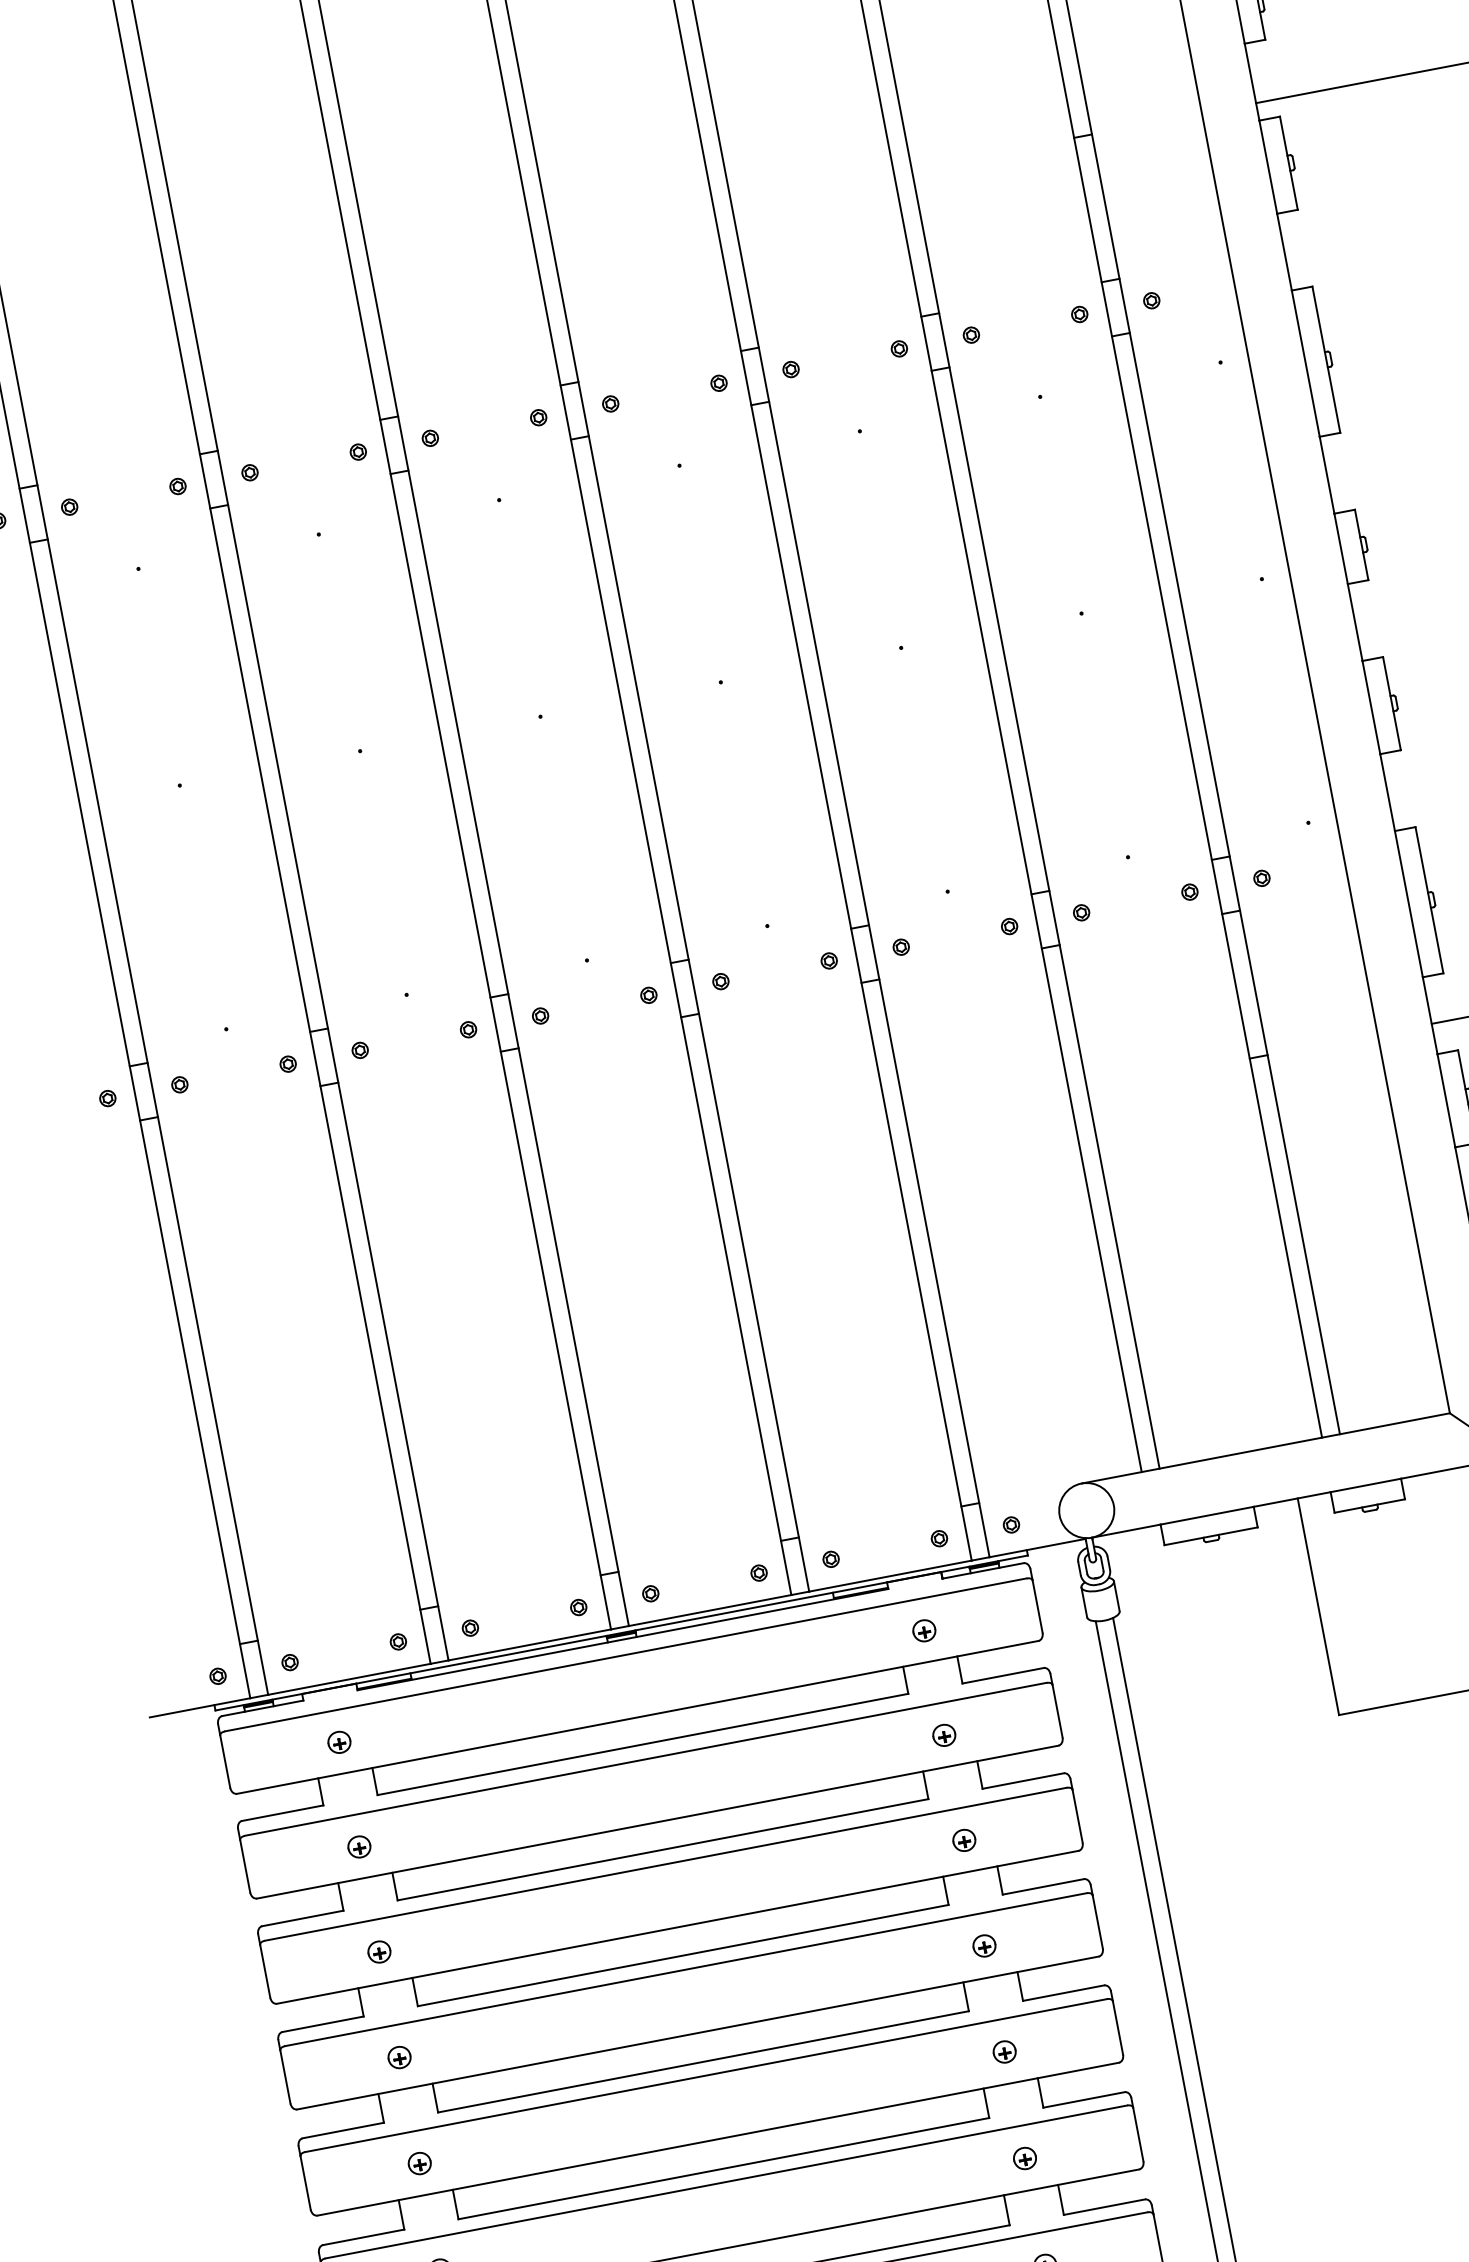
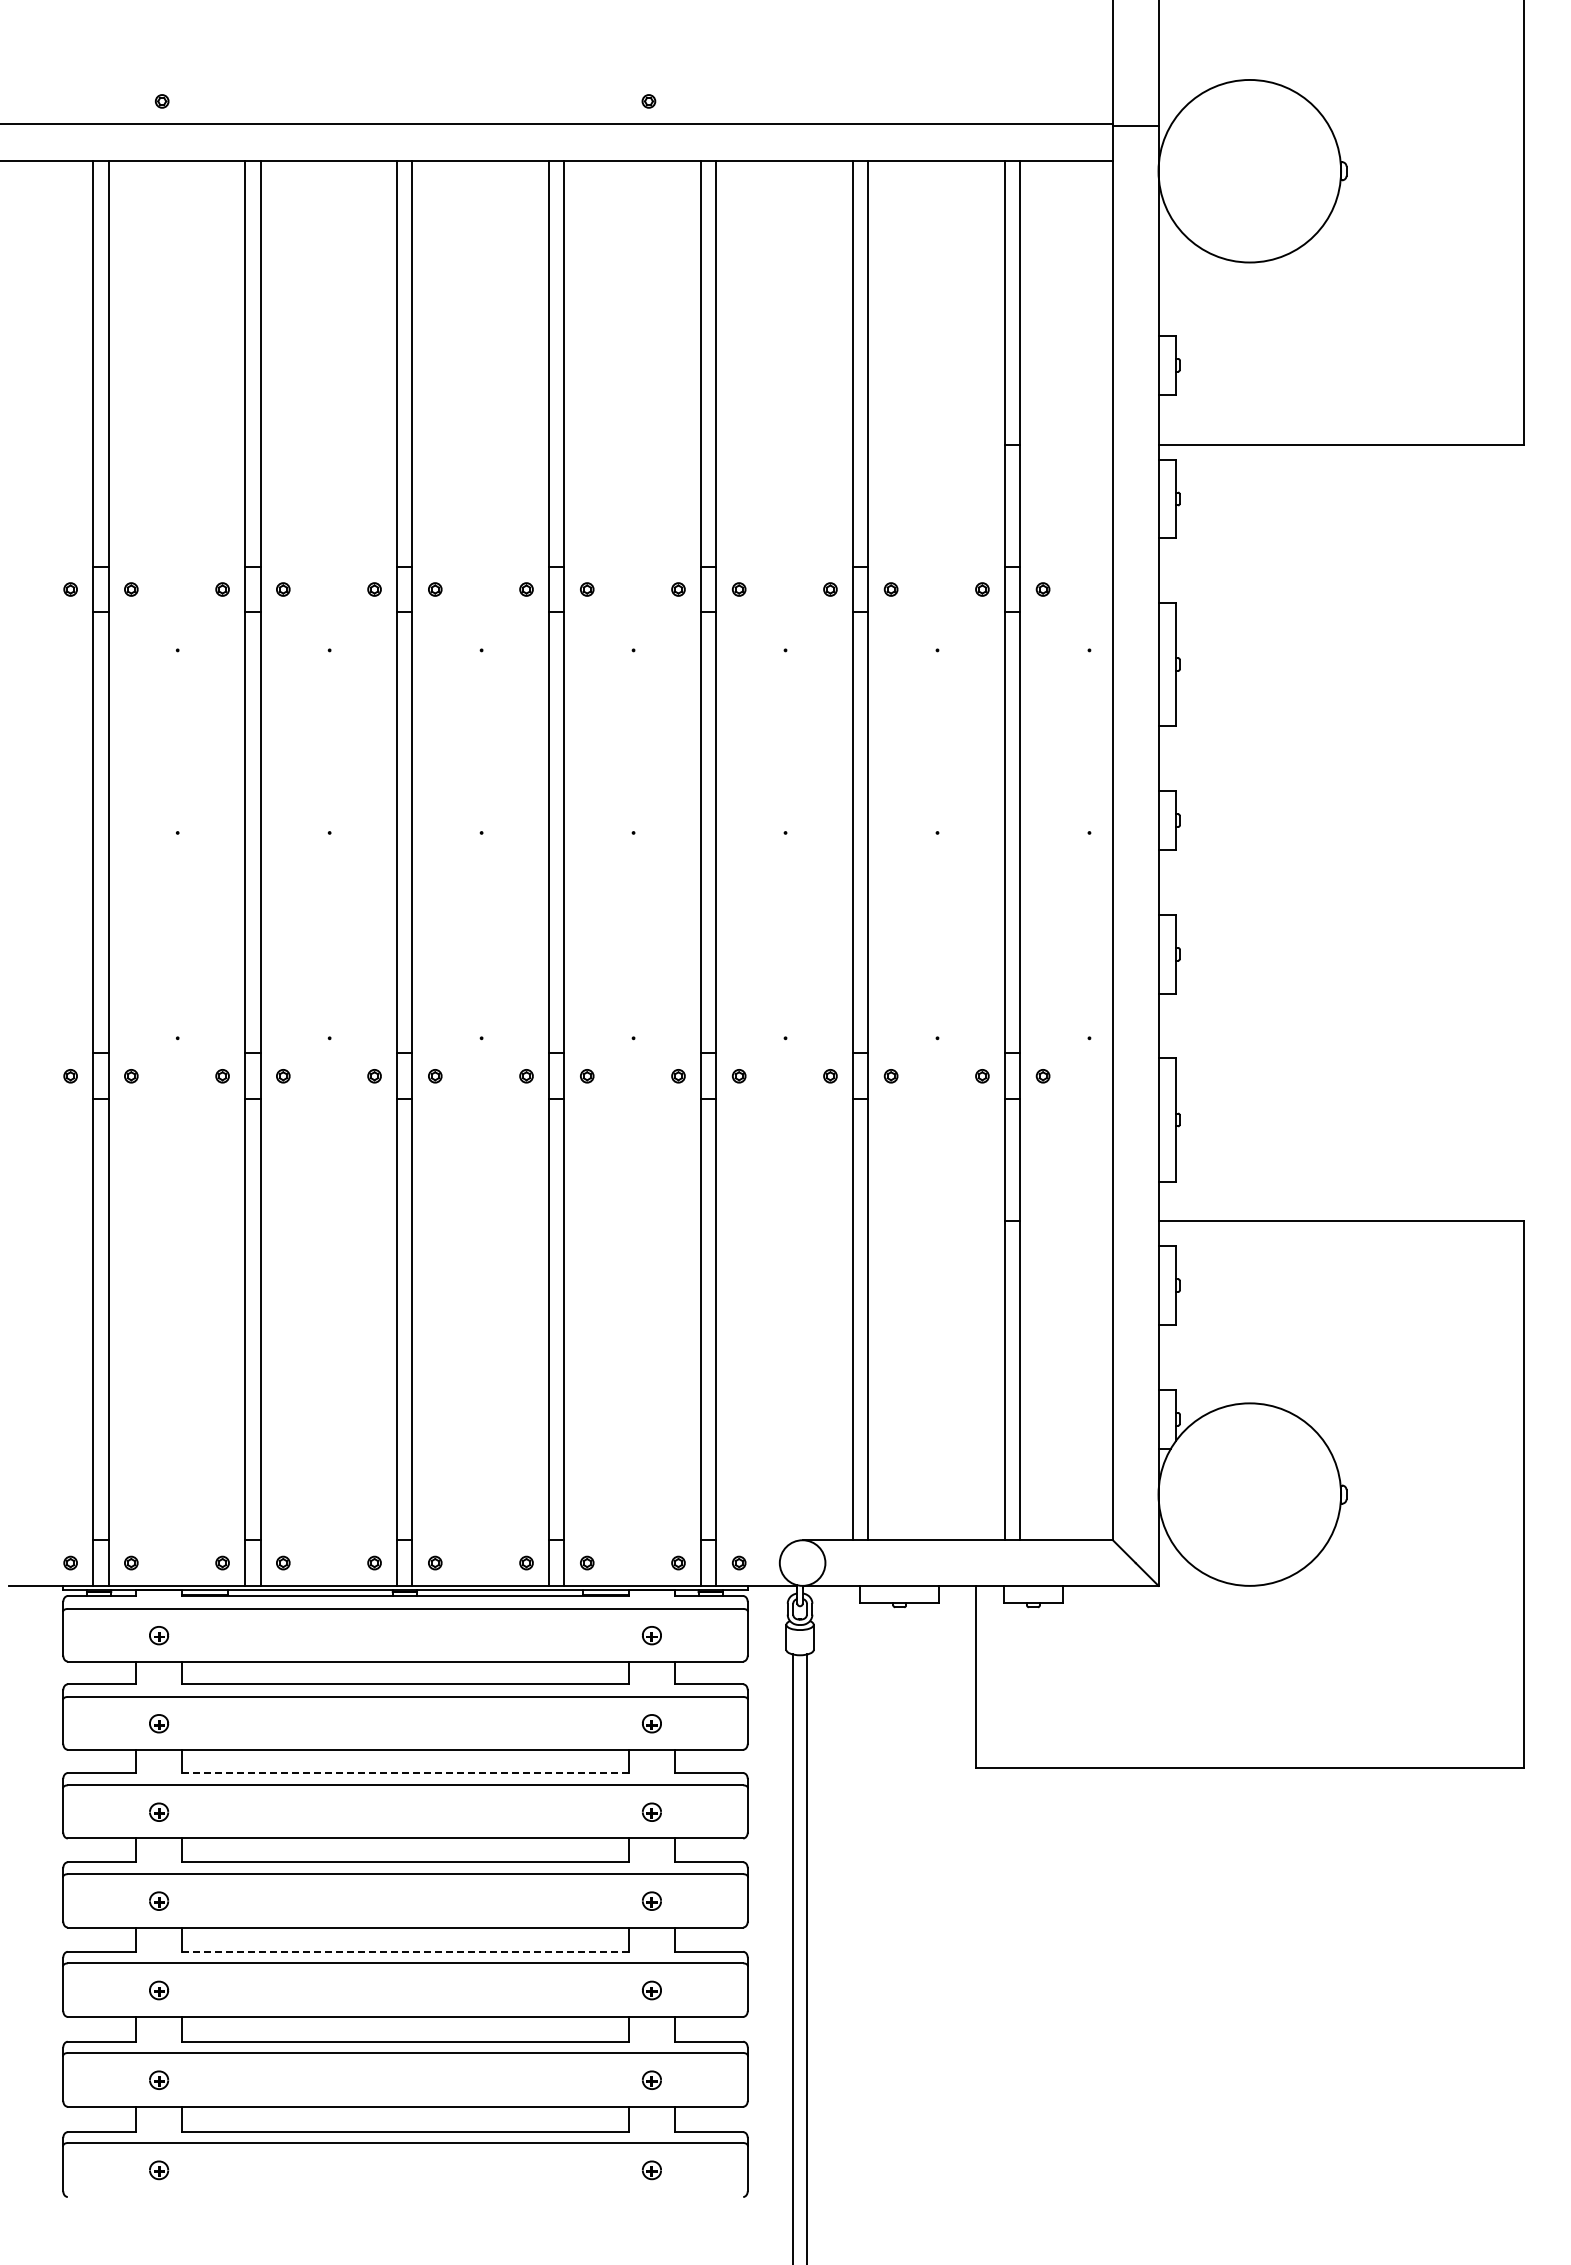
line: (663, 1850) -> (405, 1773), solid -> dashed
line: (703, 2061) -> (405, 1951), solid -> dashed

